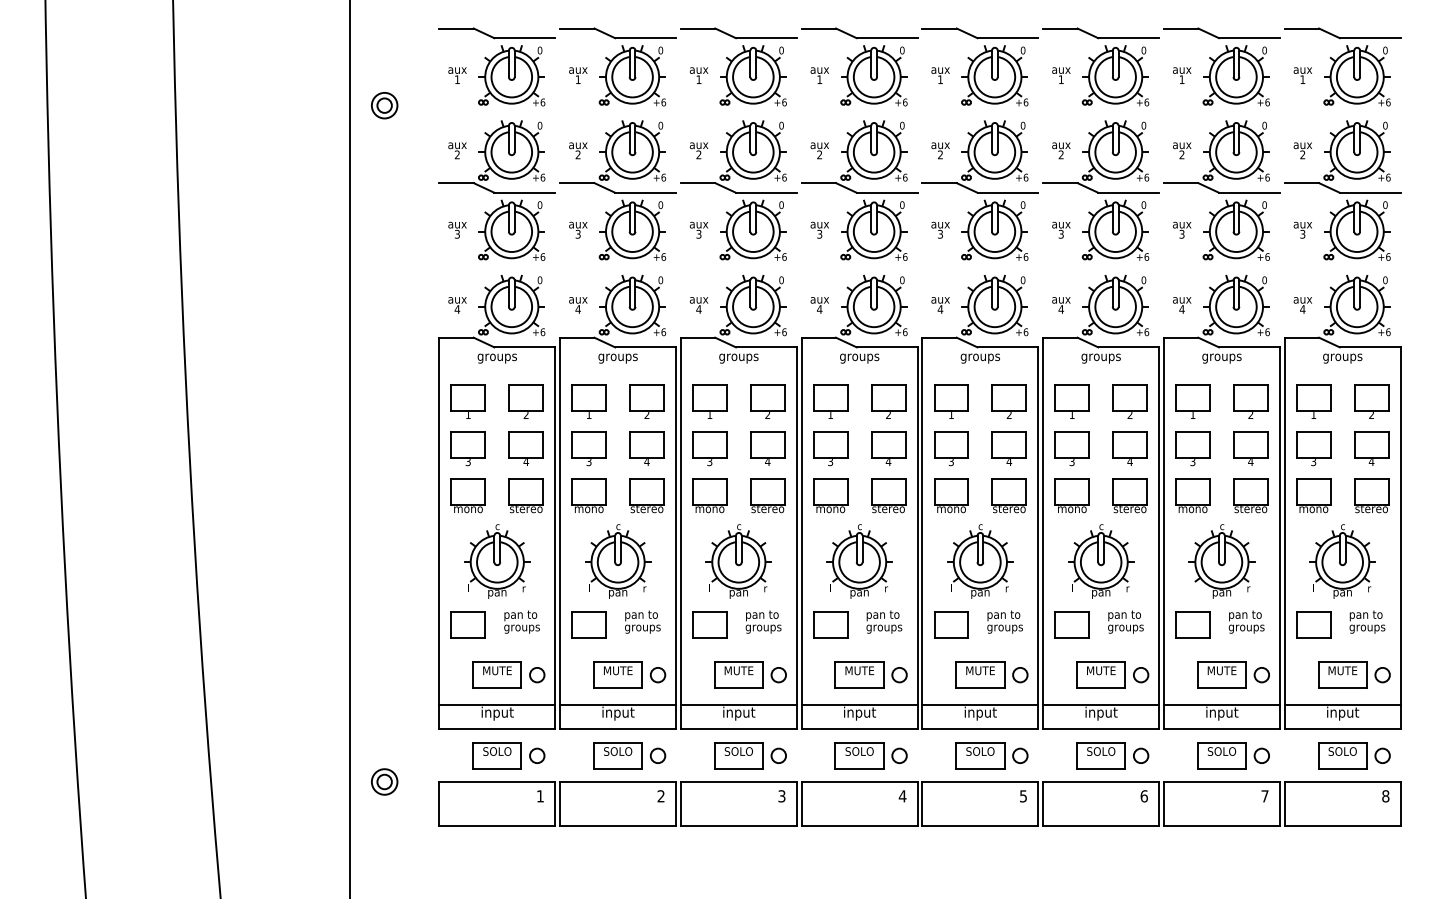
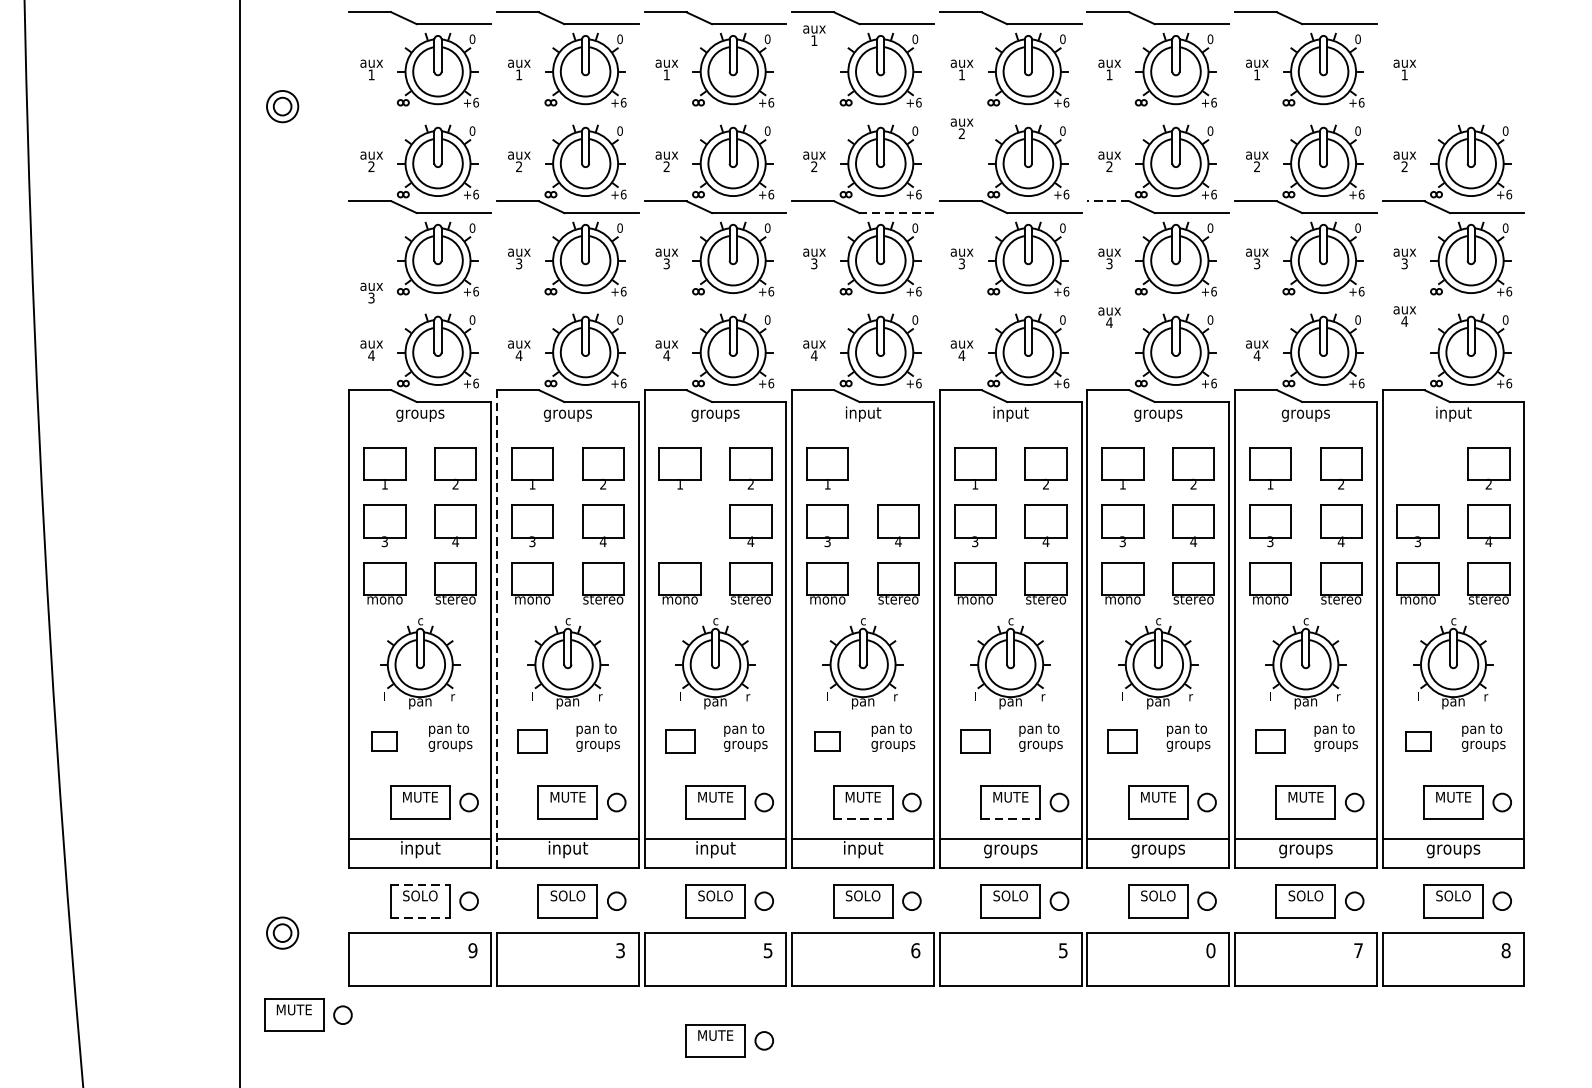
part: (1342, 66) -> (1453, 58), removed
text: (819, 75) -> (814, 35), moved
text: (940, 150) -> (961, 128), moved
line: (1059, 183) -> (1107, 201), solid -> dashed
line: (886, 192) -> (895, 212), solid -> dashed
text: (457, 229) -> (371, 292), moved
text: (1061, 305) -> (1109, 317), moved
text: (1302, 305) -> (1404, 316), moved
text: (859, 357) -> (862, 414), groups -> input
text: (979, 357) -> (1009, 414), groups -> input
text: (1342, 357) -> (1453, 414), groups -> input
part: (888, 401) -> (898, 468), removed
part: (1313, 401) -> (1417, 468), removed
part: (709, 448) -> (679, 525), removed
line: (560, 533) -> (497, 629), solid -> dashed
part: (467, 624) -> (383, 740), size x0.6
part: (588, 624) -> (531, 740), size x0.7
part: (709, 624) -> (679, 740), size x0.7
part: (830, 624) -> (827, 740), size x0.6
part: (951, 624) -> (975, 740), size x0.7
part: (1071, 624) -> (1122, 740), size x0.7
part: (1192, 624) -> (1269, 740), size x0.7
part: (1313, 624) -> (1417, 740), size x0.6
line: (860, 688) -> (864, 818), solid -> dashed
line: (980, 688) -> (1010, 818), solid -> dashed
text: (980, 713) -> (1010, 849), input -> groups
text: (1101, 713) -> (1158, 849), input -> groups
text: (1221, 713) -> (1305, 849), input -> groups
text: (1342, 713) -> (1453, 849), input -> groups
line: (497, 742) -> (420, 884), solid -> dashed
line: (497, 769) -> (420, 917), solid -> dashed
text: (781, 795) -> (767, 949), 3 -> 5
text: (540, 796) -> (473, 950), 1 -> 9
text: (660, 796) -> (619, 950), 2 -> 3
text: (902, 796) -> (915, 950), 4 -> 6
text: (1144, 796) -> (1211, 950), 6 -> 0
part: (405, 848) -> (308, 1014), added
part: (750, 869) -> (729, 1040), added

